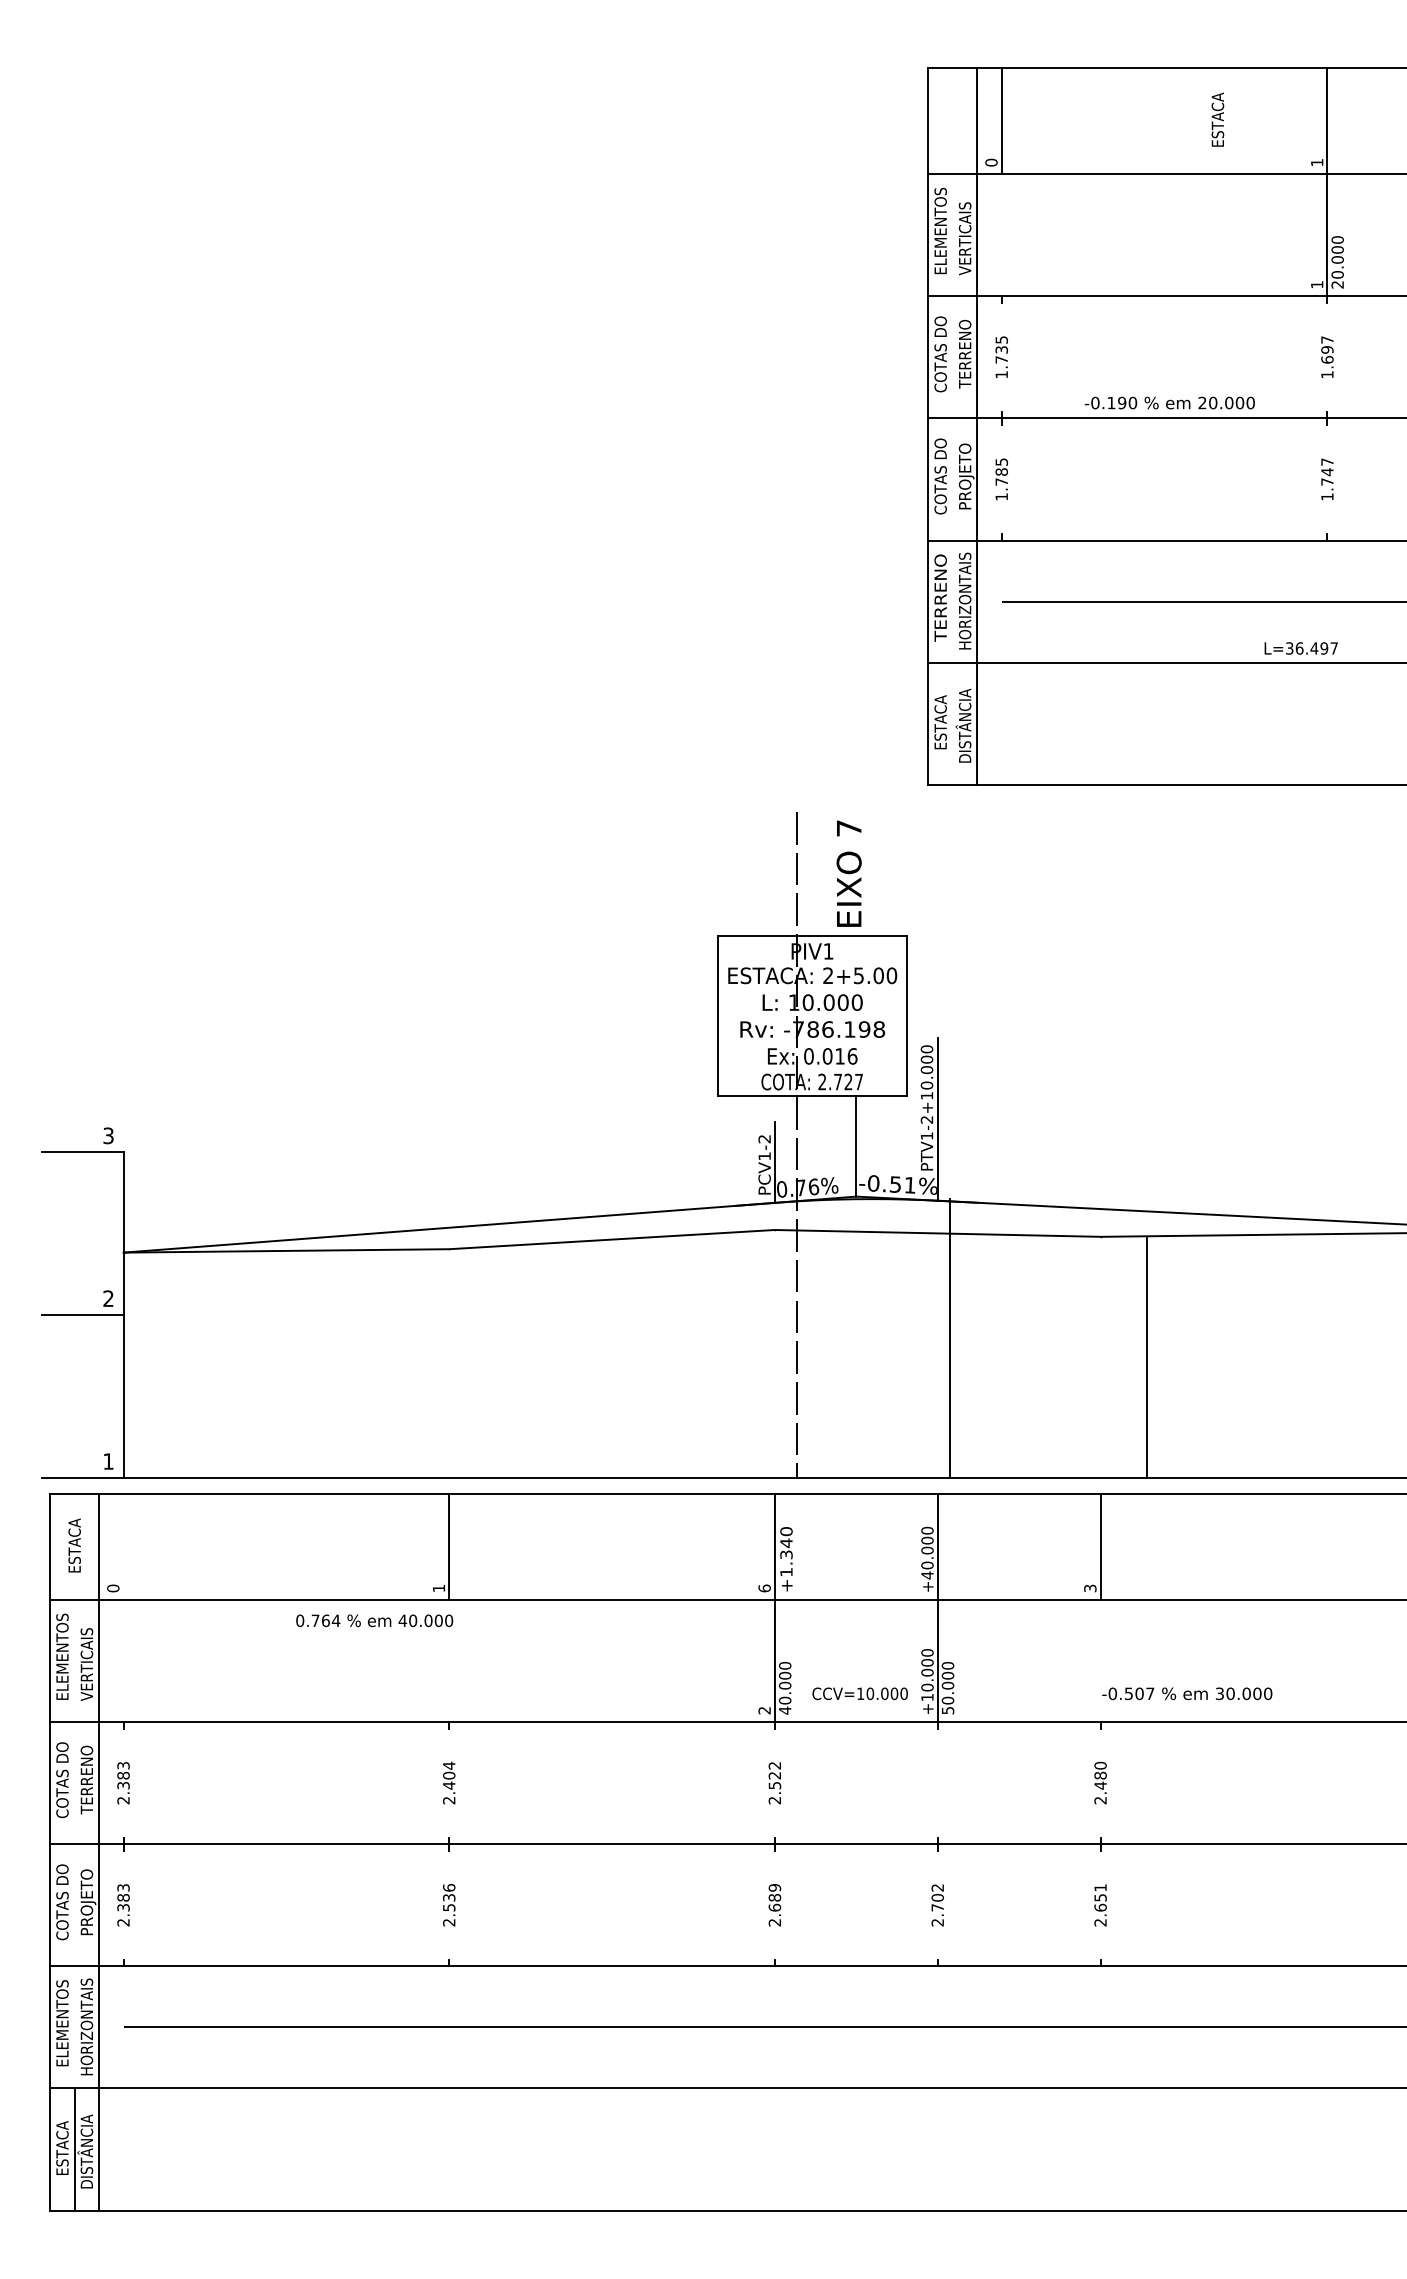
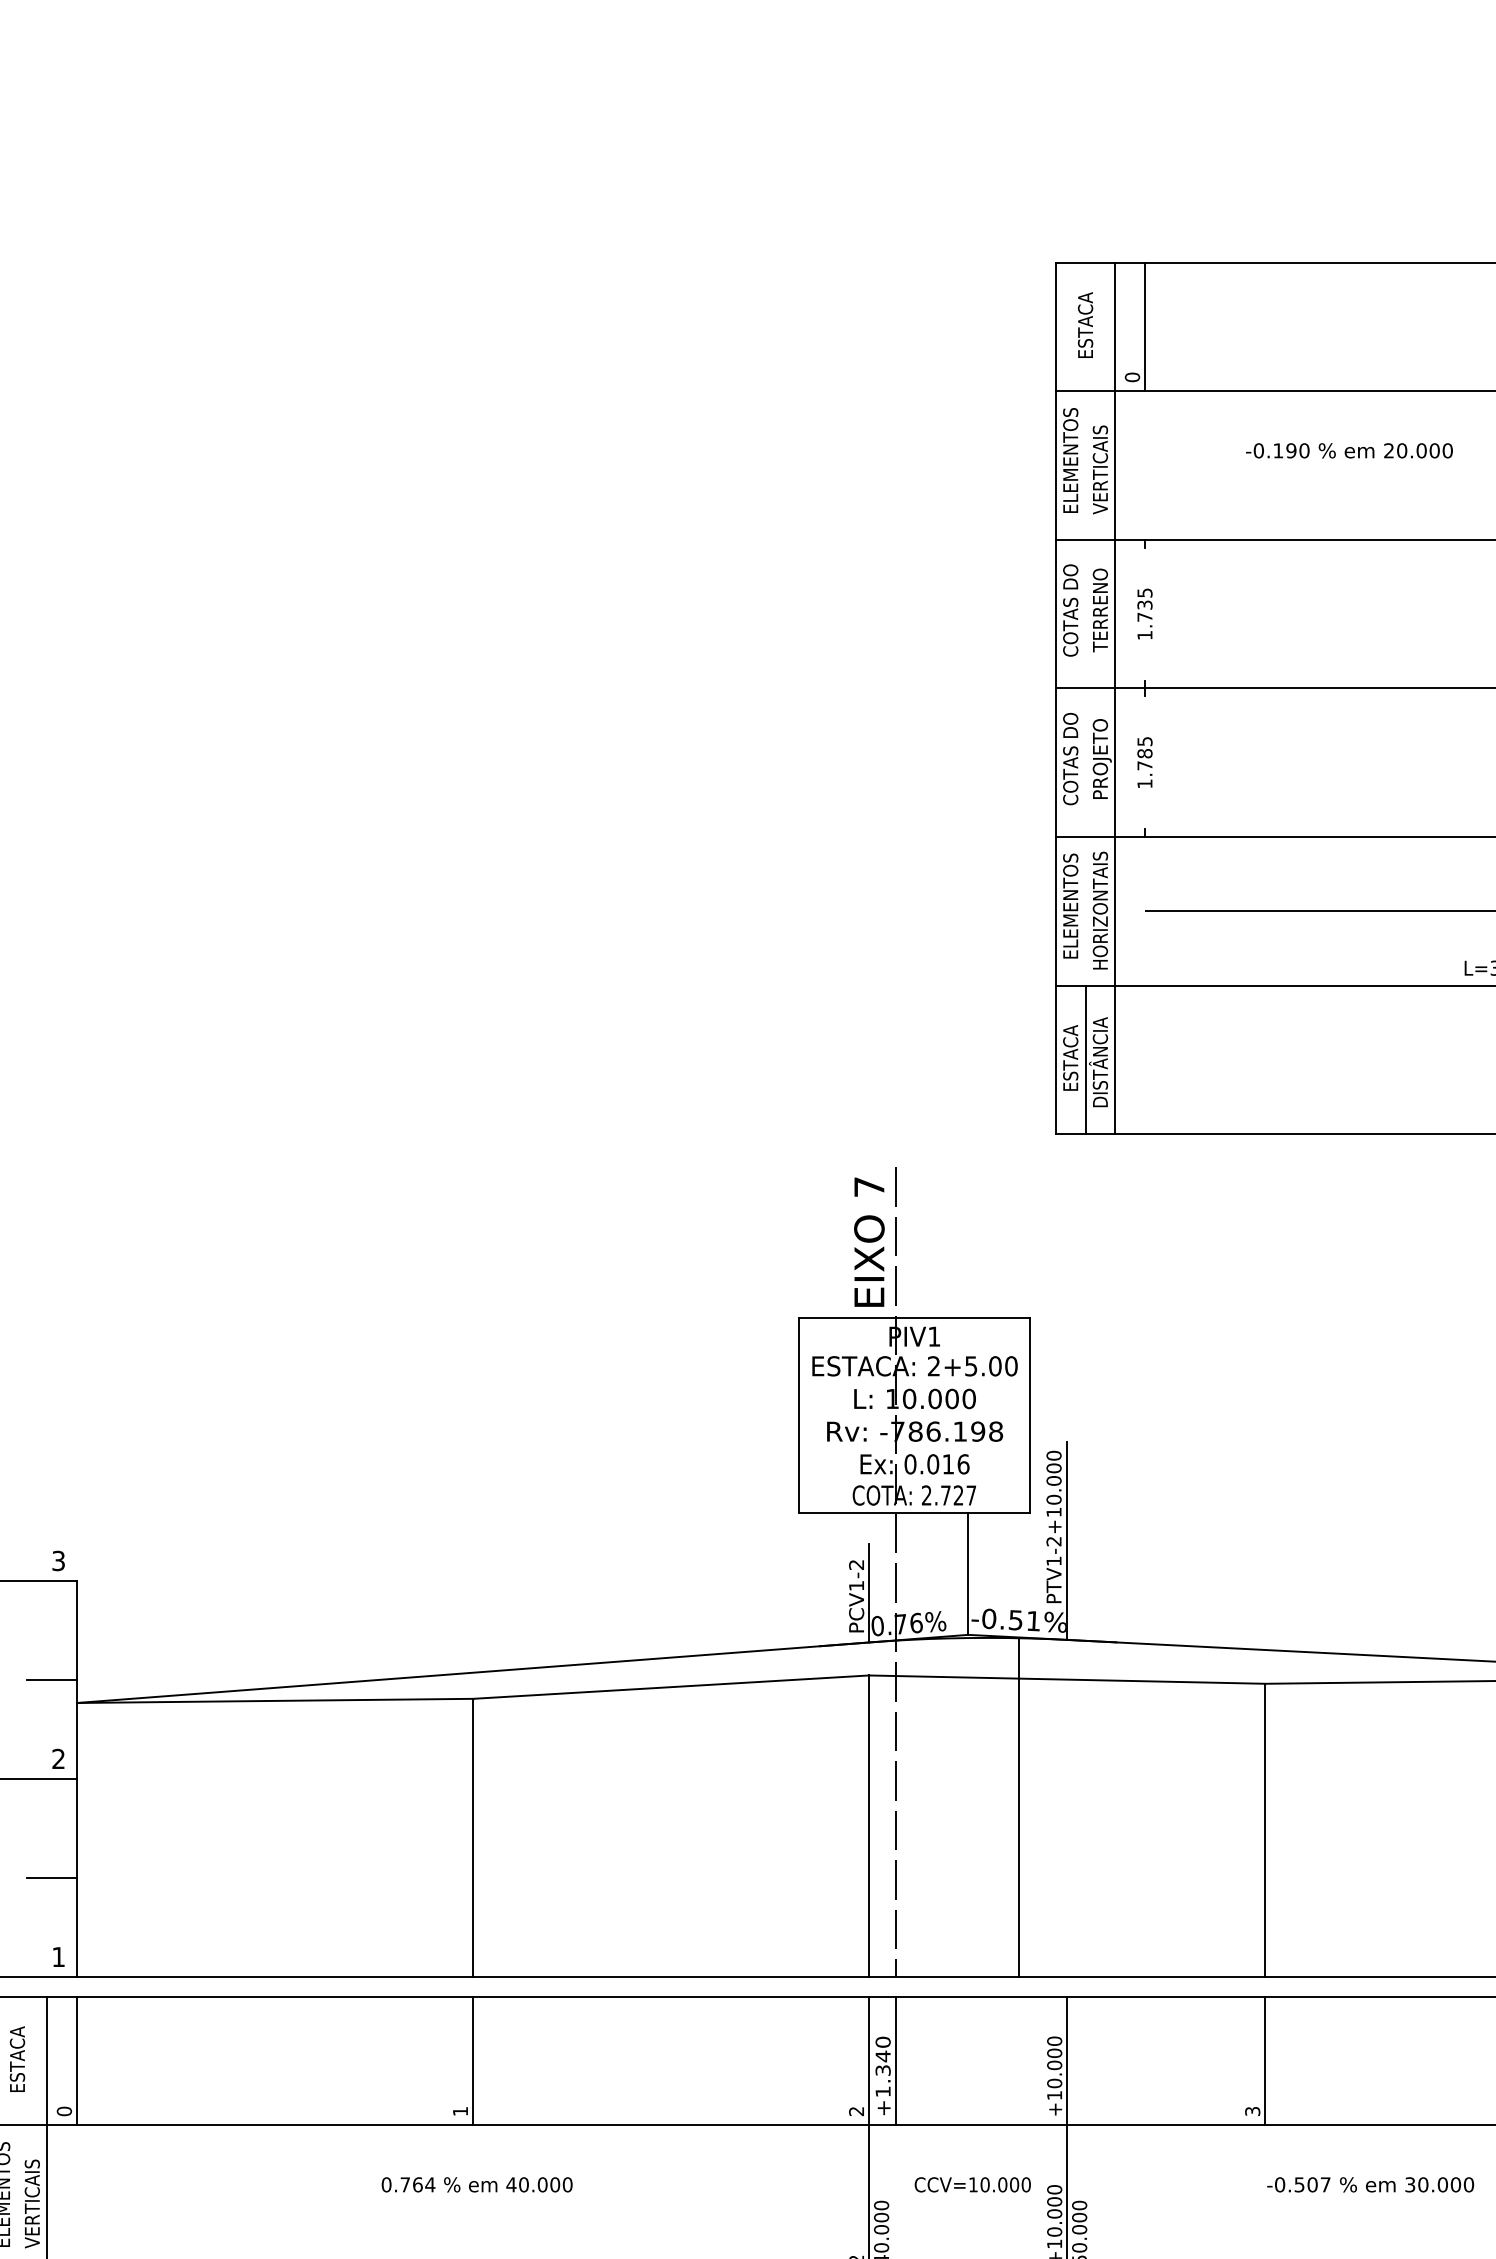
text: (1217, 119) -> (1085, 324), moved
text: (1169, 402) -> (1348, 450), moved
text: (940, 597) -> (1070, 906), TERRENO -> ELEMENTOS
line: (952, 723) -> (1085, 1059), added
text: (848, 873) -> (868, 1241), moved
line: (102, 1233) -> (51, 1679), added
line: (950, 1338) -> (1019, 1807), moved
line: (774, 1353) -> (868, 1825), added
line: (1146, 1356) -> (1265, 1829), moved
line: (449, 1363) -> (473, 1837), added
line: (102, 1396) -> (51, 1877), added
line: (123, 1546) -> (76, 2060), added
line: (796, 1546) -> (895, 2060), added
text: (927, 1575) -> (1054, 2095), +40.000 -> +10.000
text: (764, 1588) -> (856, 2111), 6 -> 2
text: (374, 1620) -> (476, 2184), moved
text: (859, 1693) -> (971, 2184), moved
text: (1187, 1693) -> (1370, 2184), moved

